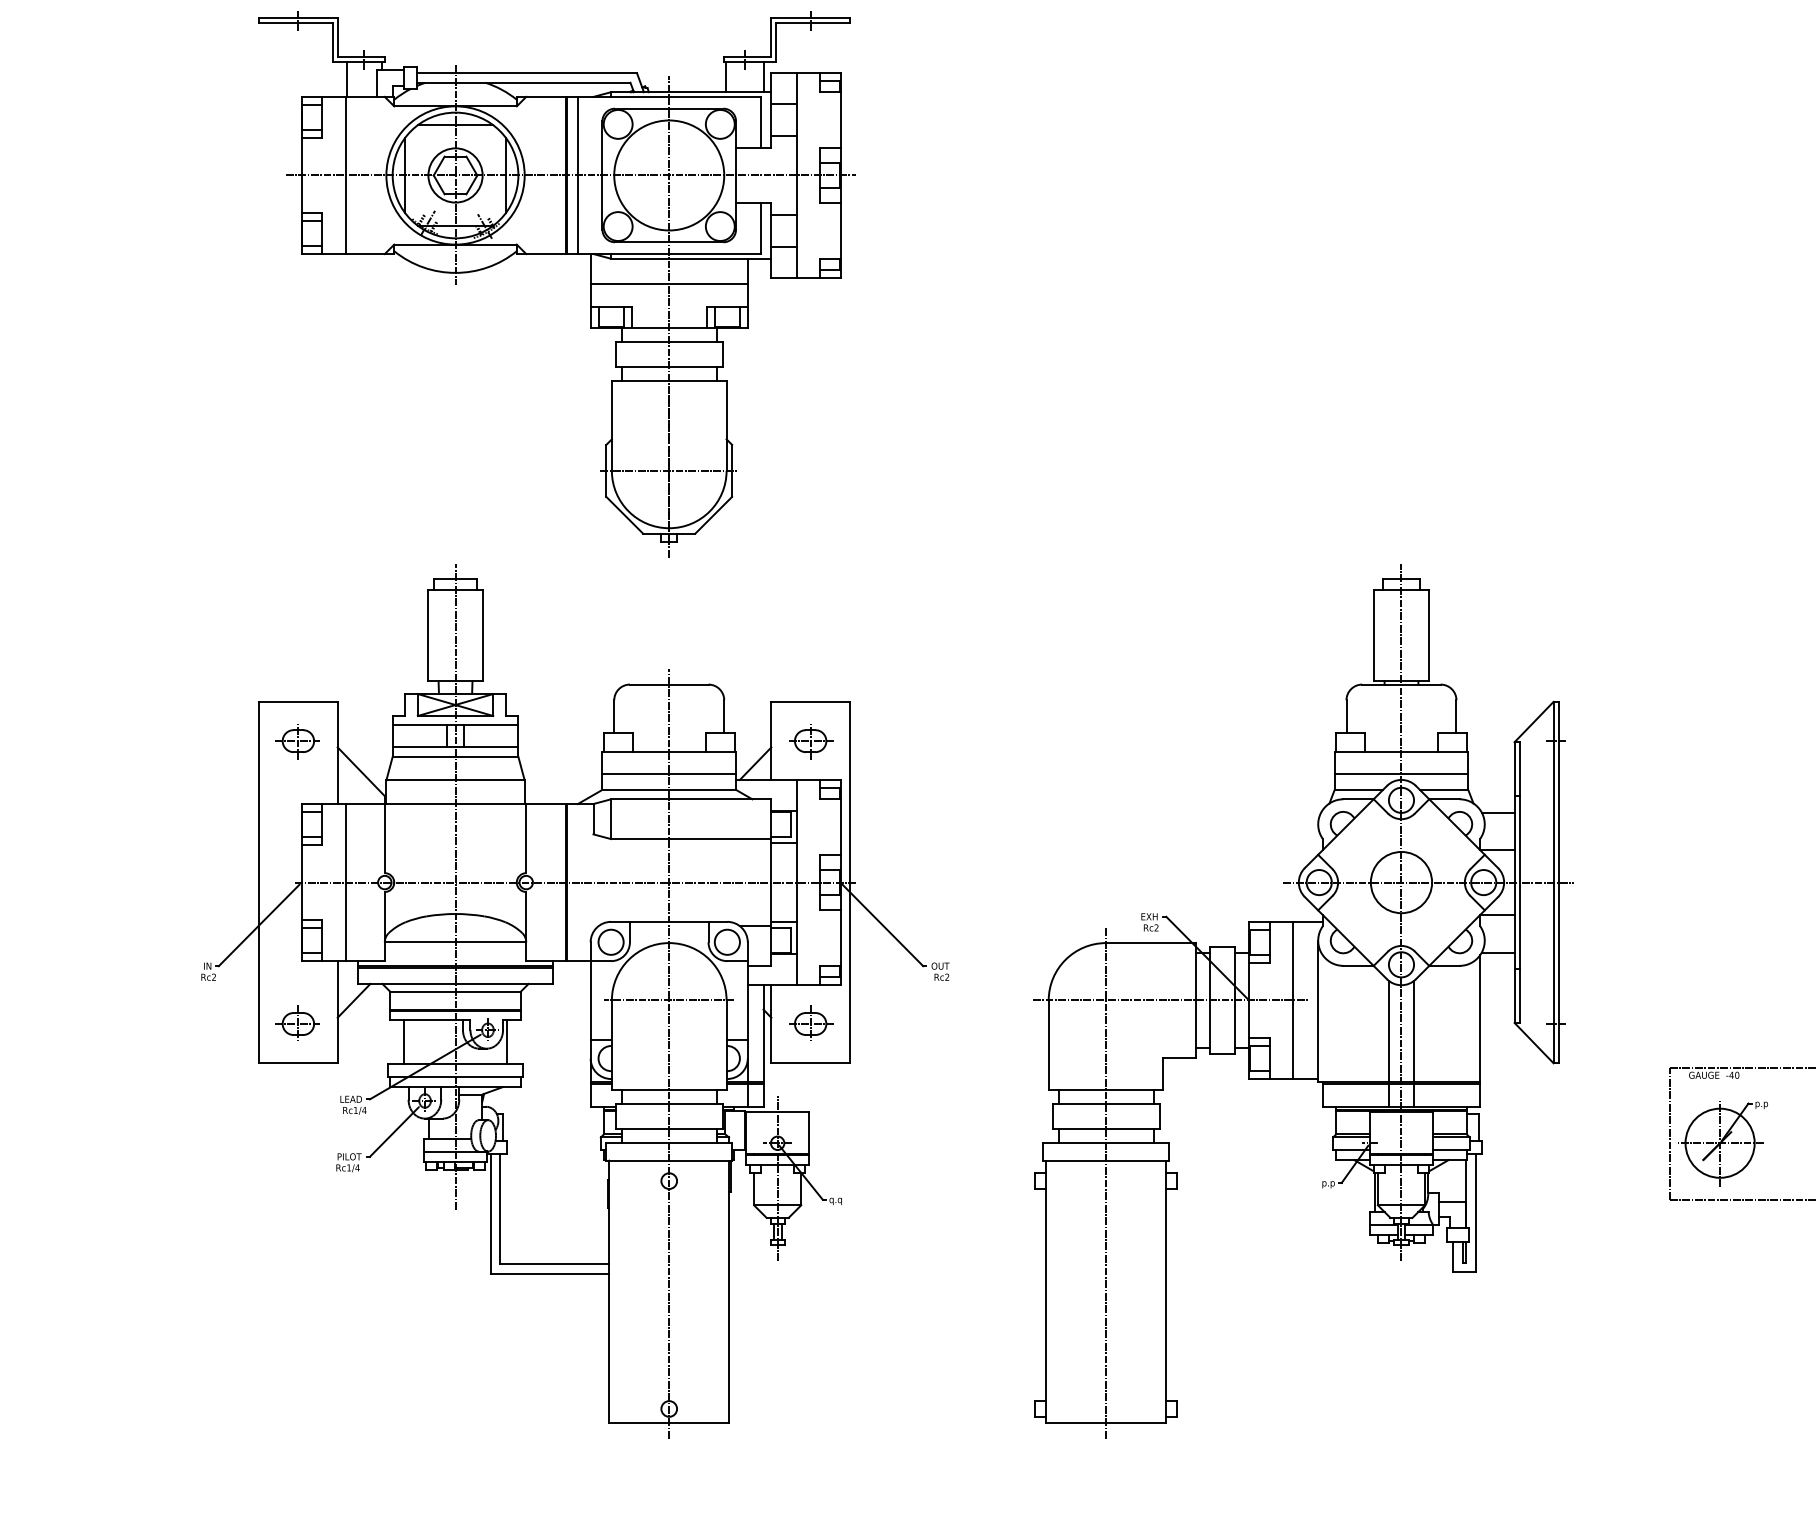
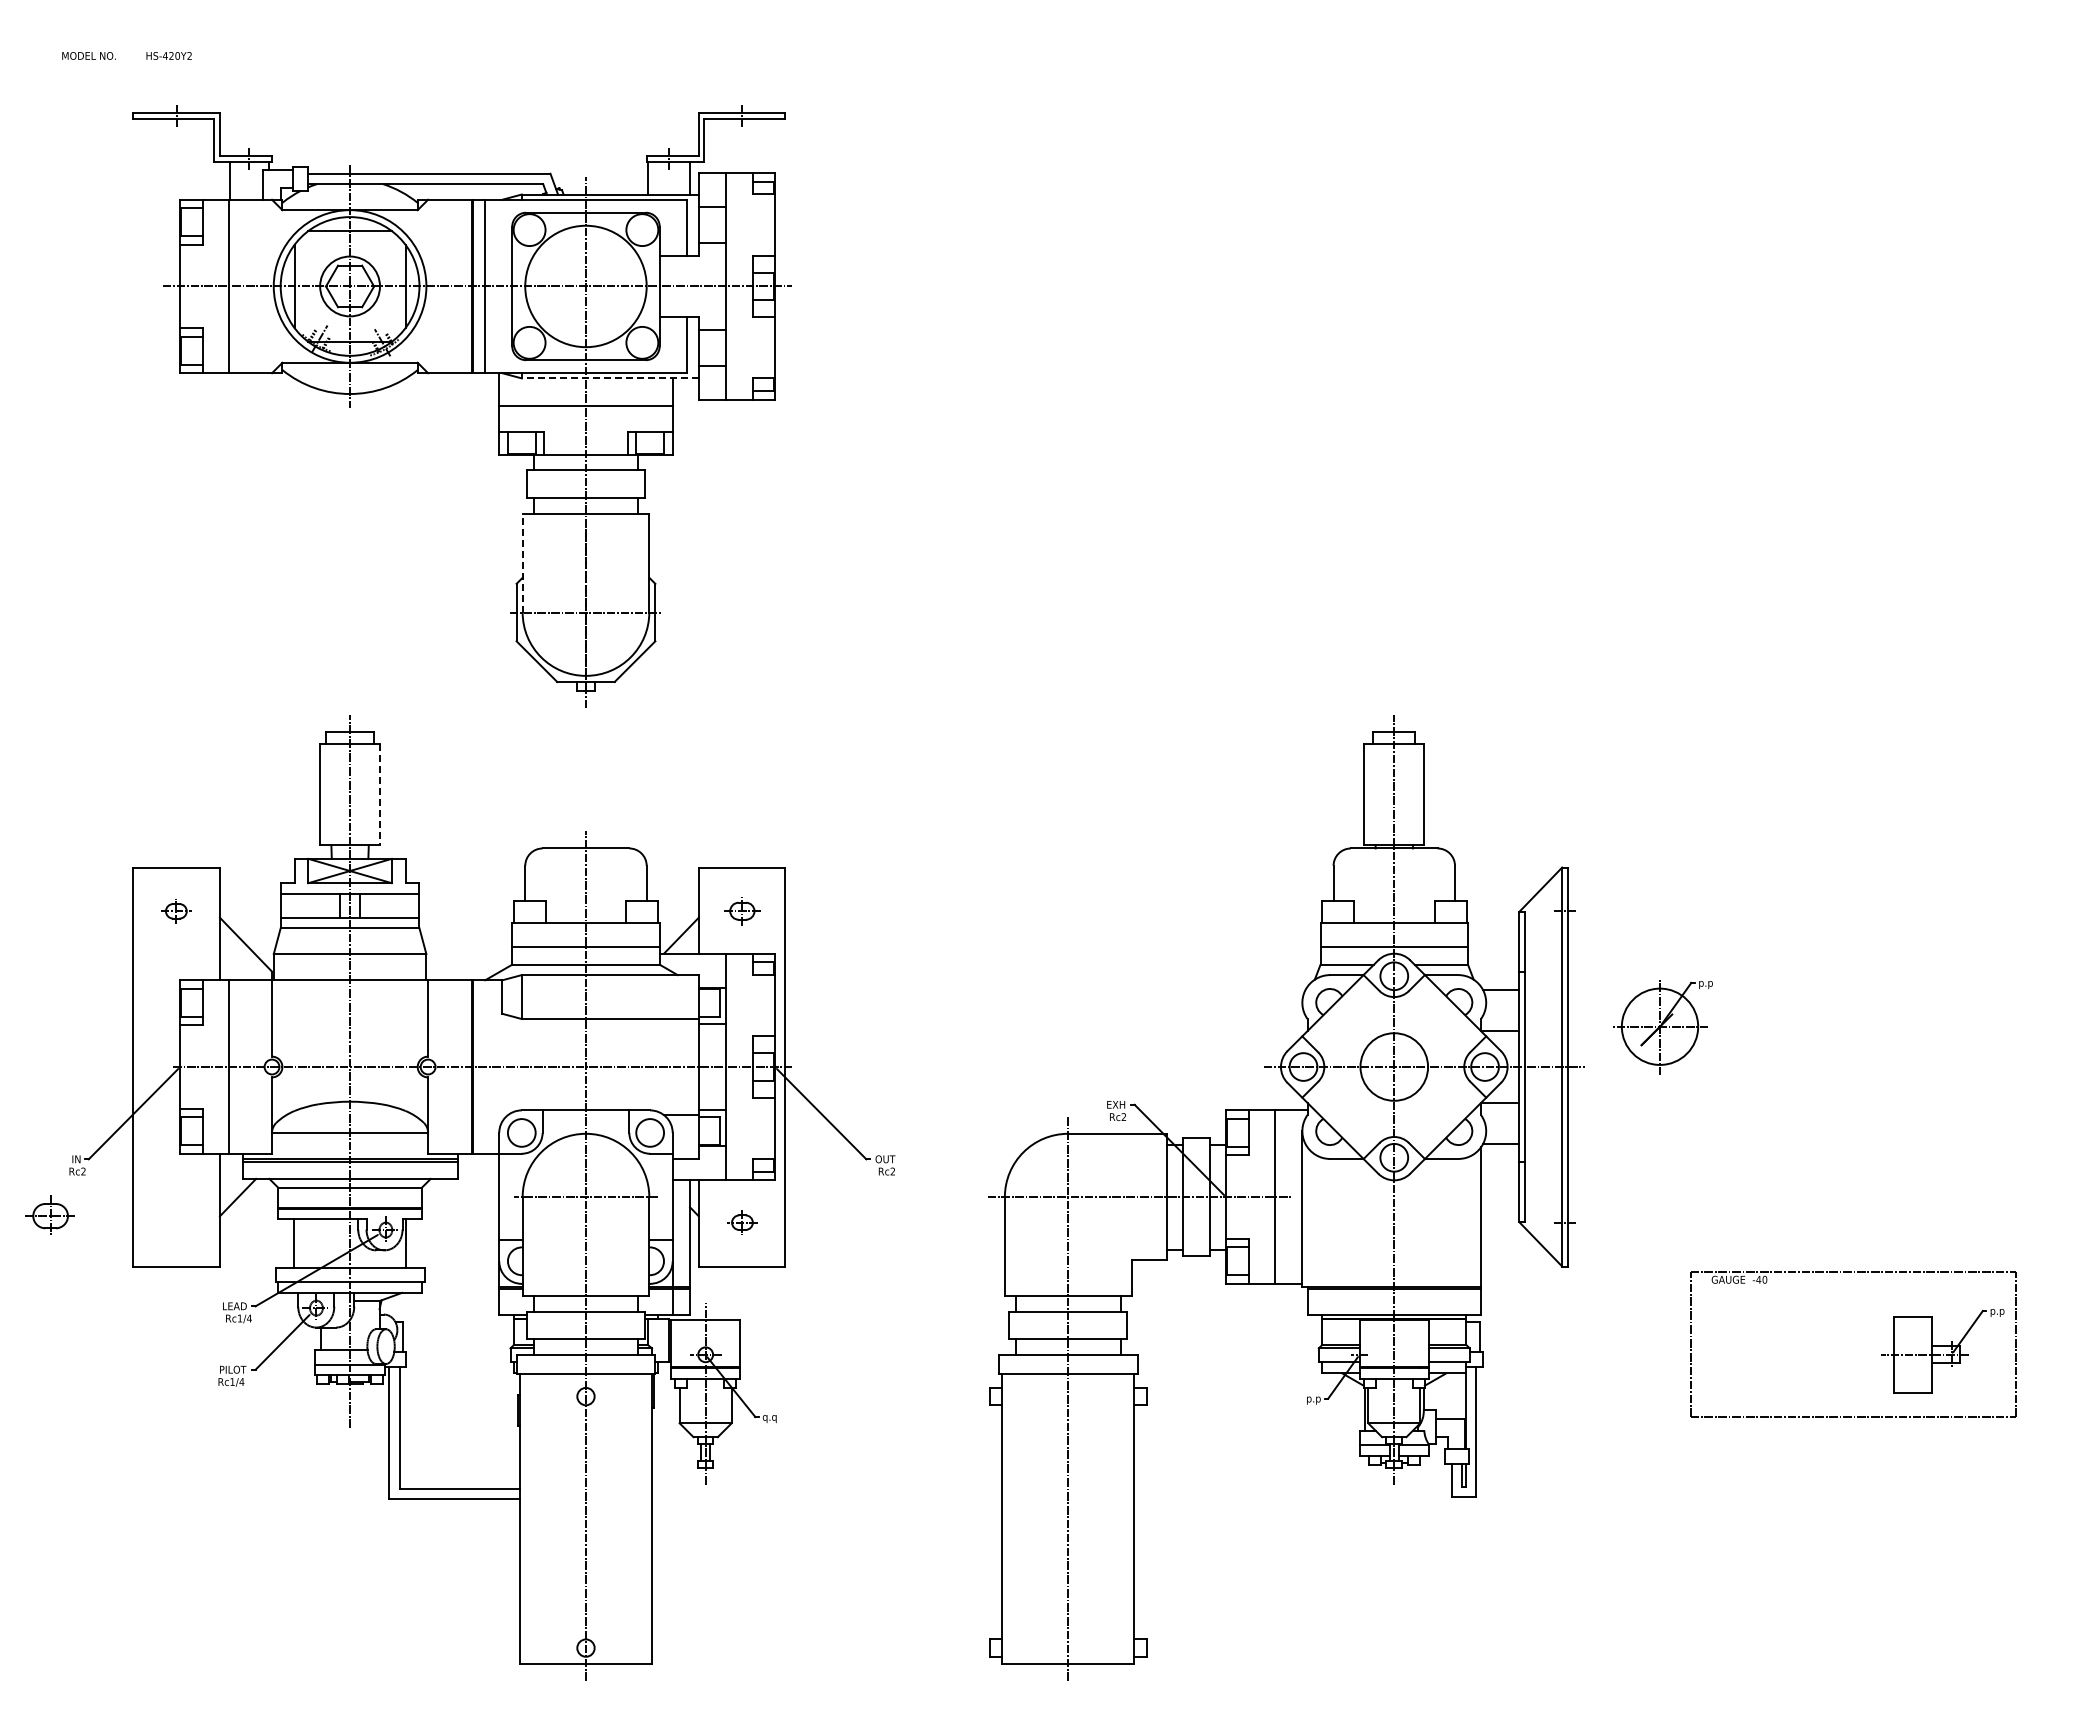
line: (690, 258) -> (609, 378), solid -> dashed
line: (611, 425) -> (522, 562), solid -> dashed
line: (483, 636) -> (380, 795), solid -> dashed
part: (297, 741) -> (175, 911), size x0.6
part: (811, 741) -> (742, 911), size x0.7
part: (297, 1022) -> (49, 1214), moved
part: (811, 1022) -> (742, 1221), size x0.6
line: (1388, 1044) -> (1380, 1245), removed
line: (1414, 1044) -> (1408, 1245), removed
part: (1722, 1143) -> (1662, 1027), moved

